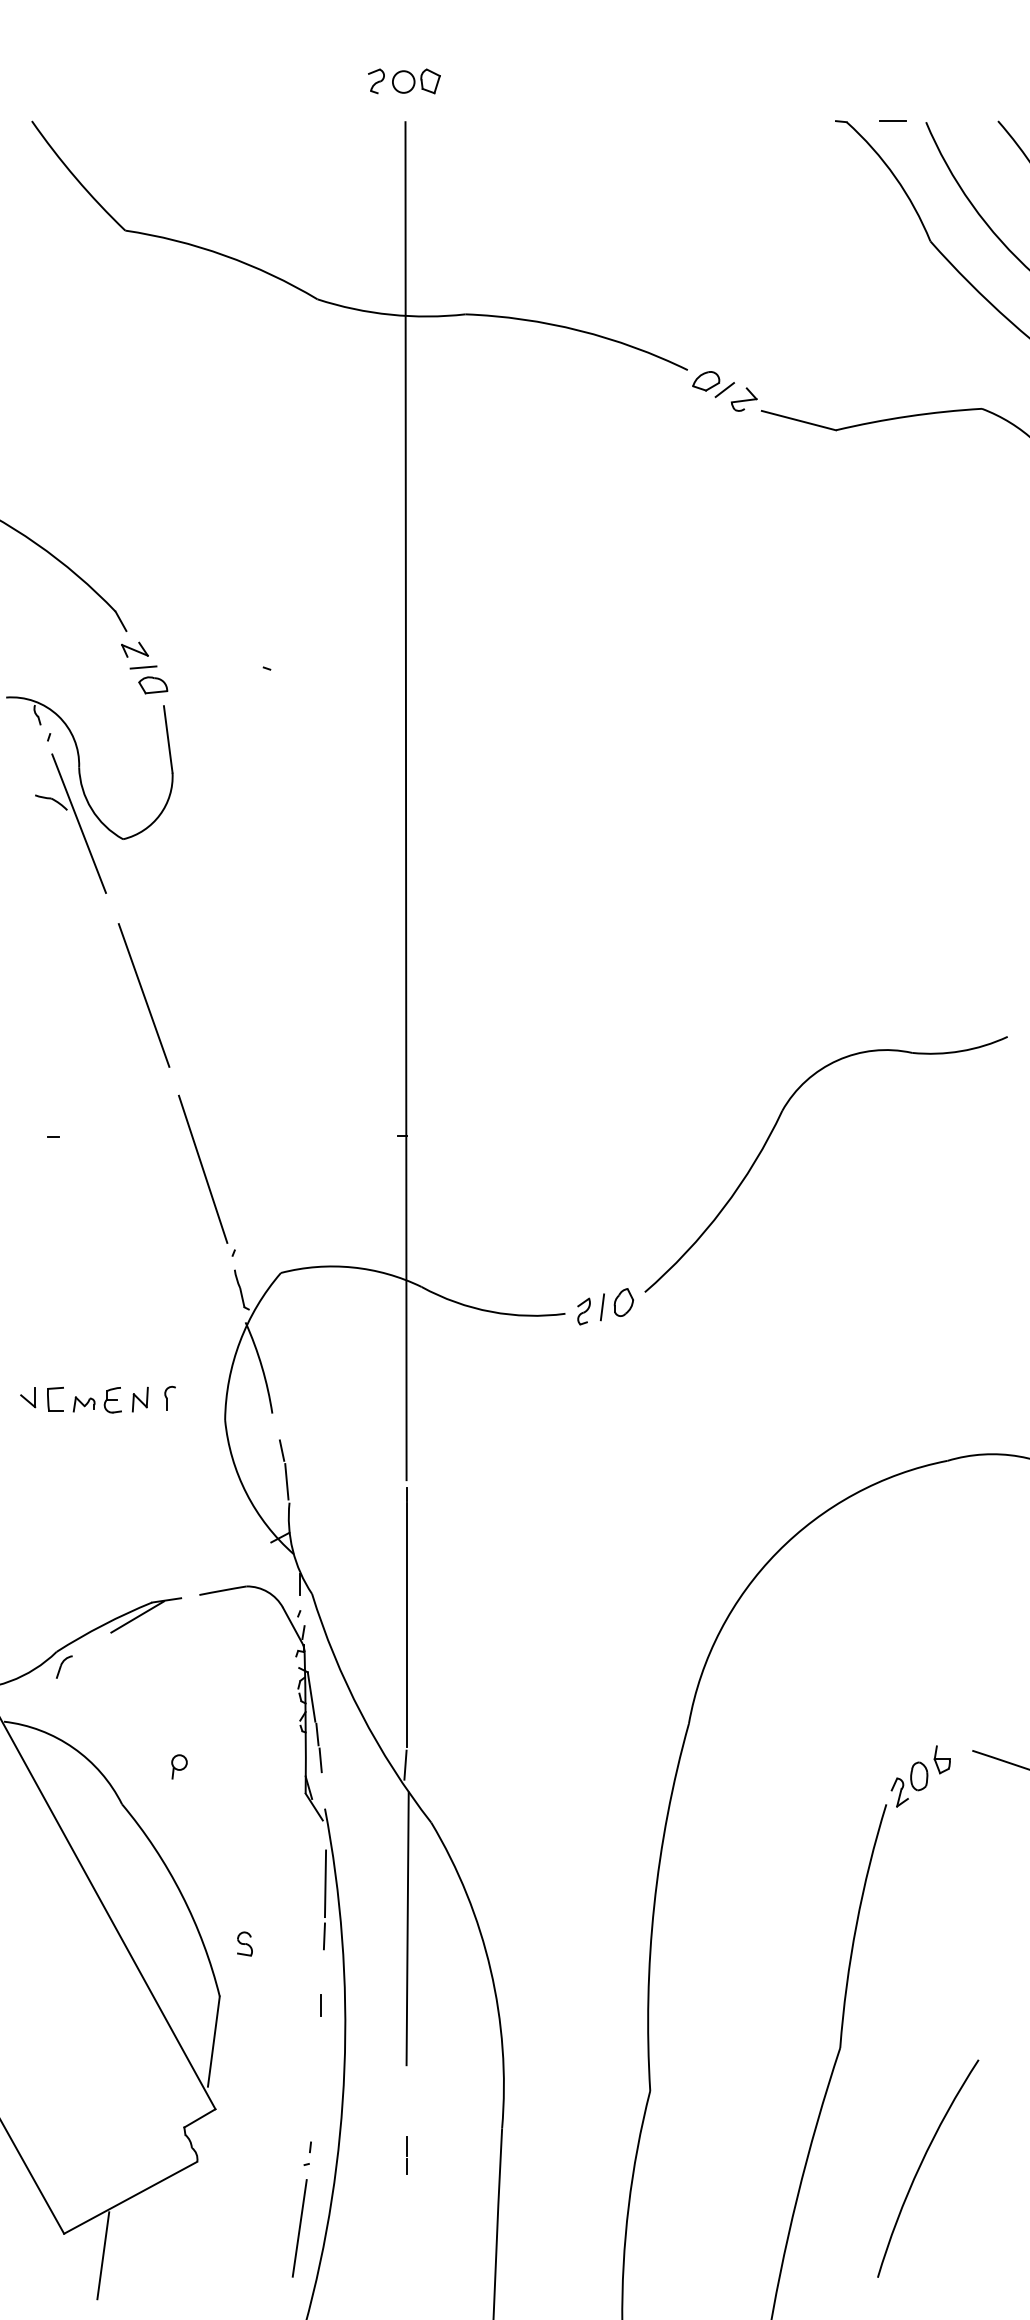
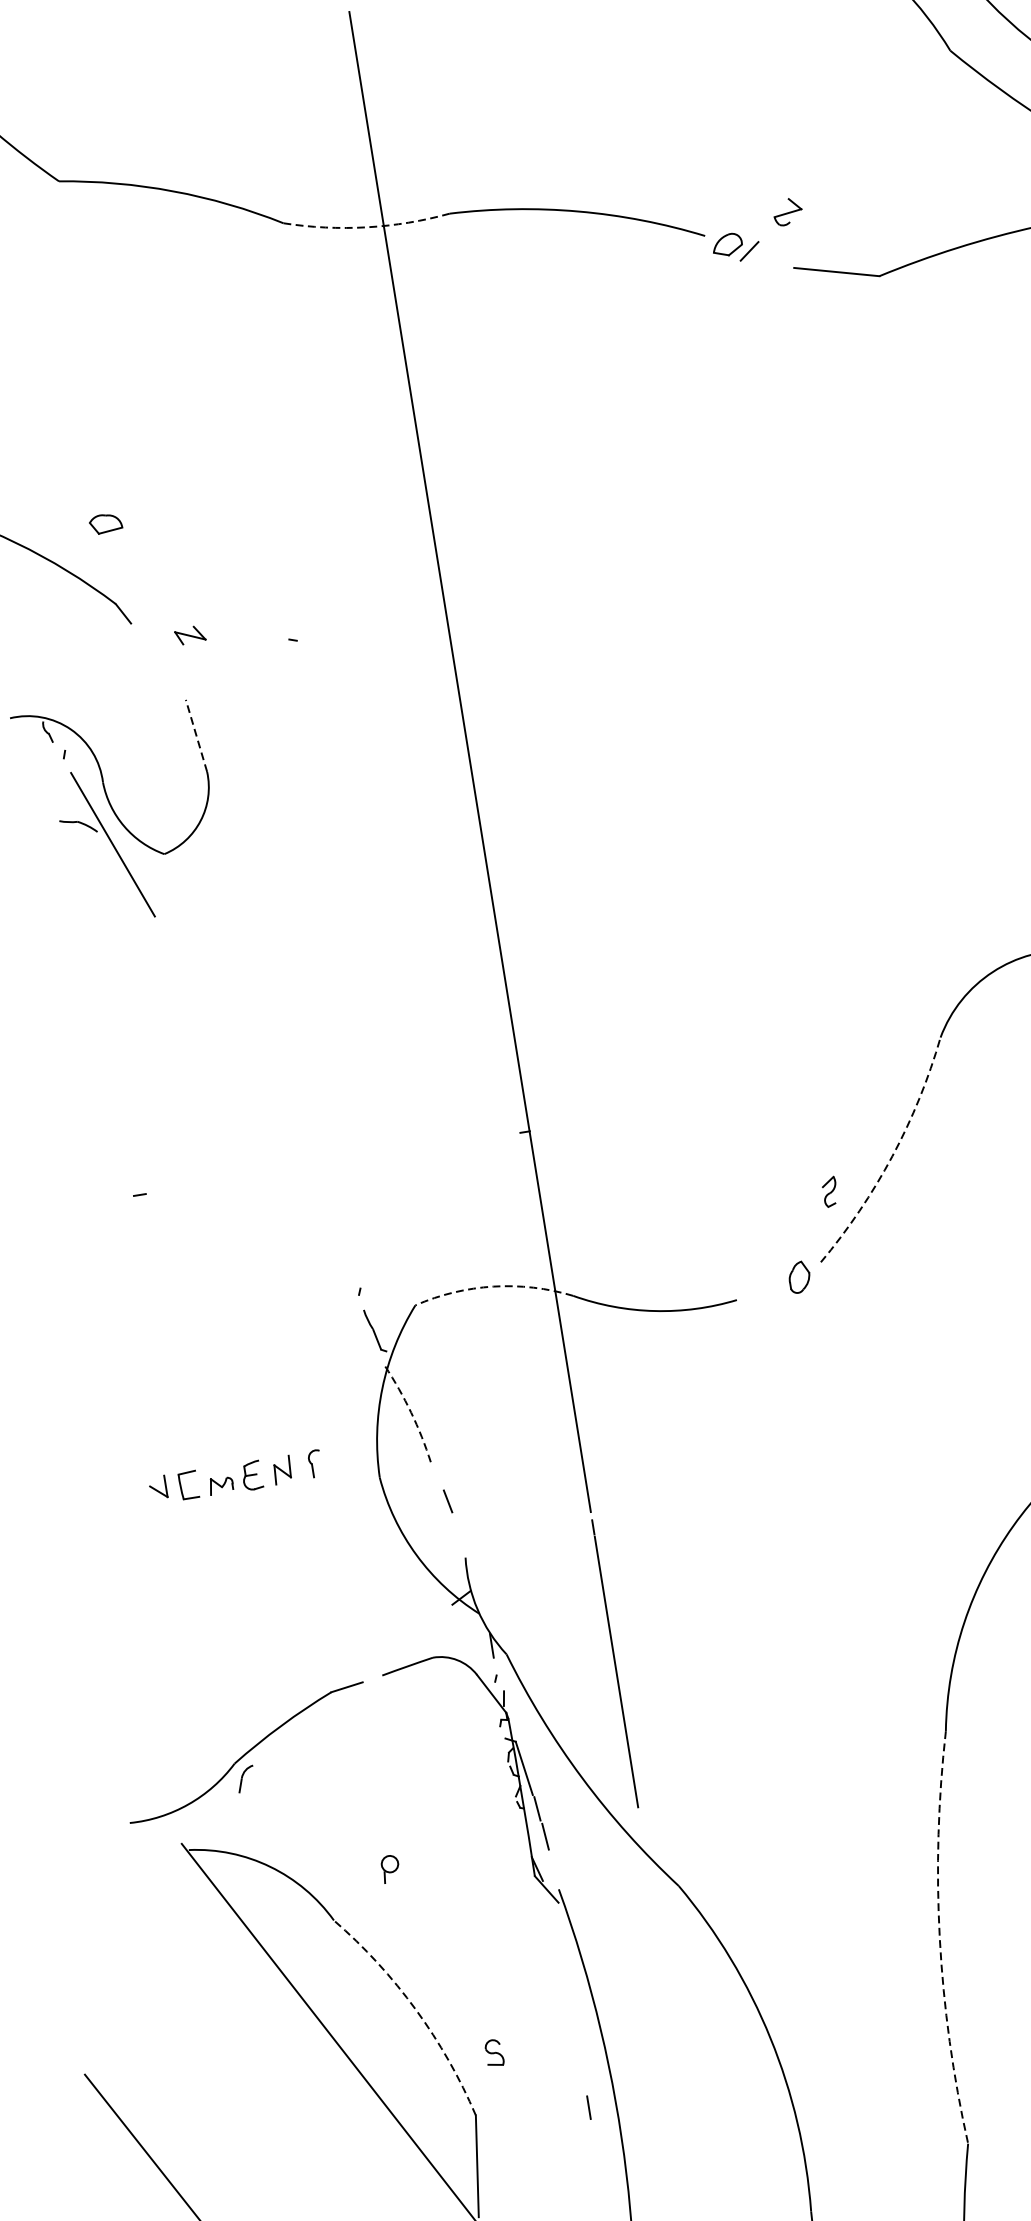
arc: (390, 314) -> (366, 227), solid -> dashed
part: (743, 399) -> (787, 211), moved
part: (134, 649) -> (189, 635), moved
line: (143, 667) -> (156, 660), removed
part: (153, 685) -> (106, 523), moved
line: (168, 739) -> (196, 735), solid -> dashed
line: (143, 995) -> (214, 1023), removed
line: (202, 1168) -> (310, 1203), removed
arc: (723, 1208) -> (892, 1155), solid -> dashed
arc: (352, 1267) -> (493, 1286), solid -> dashed
line: (602, 1307) -> (776, 1286), removed
part: (583, 1311) -> (829, 1192), moved
arc: (262, 1367) -> (411, 1413), solid -> dashed
line: (286, 1481) -> (458, 1534), removed
line: (137, 1616) -> (317, 1710), removed
line: (405, 1764) -> (639, 1826), removed
line: (325, 1883) -> (572, 1971), removed
arc: (181, 1894) -> (415, 2009), solid -> dashed
arc: (654, 1905) -> (940, 1938), solid -> dashed
line: (407, 1928) -> (671, 2007), removed
line: (323, 1936) -> (579, 2030), removed

